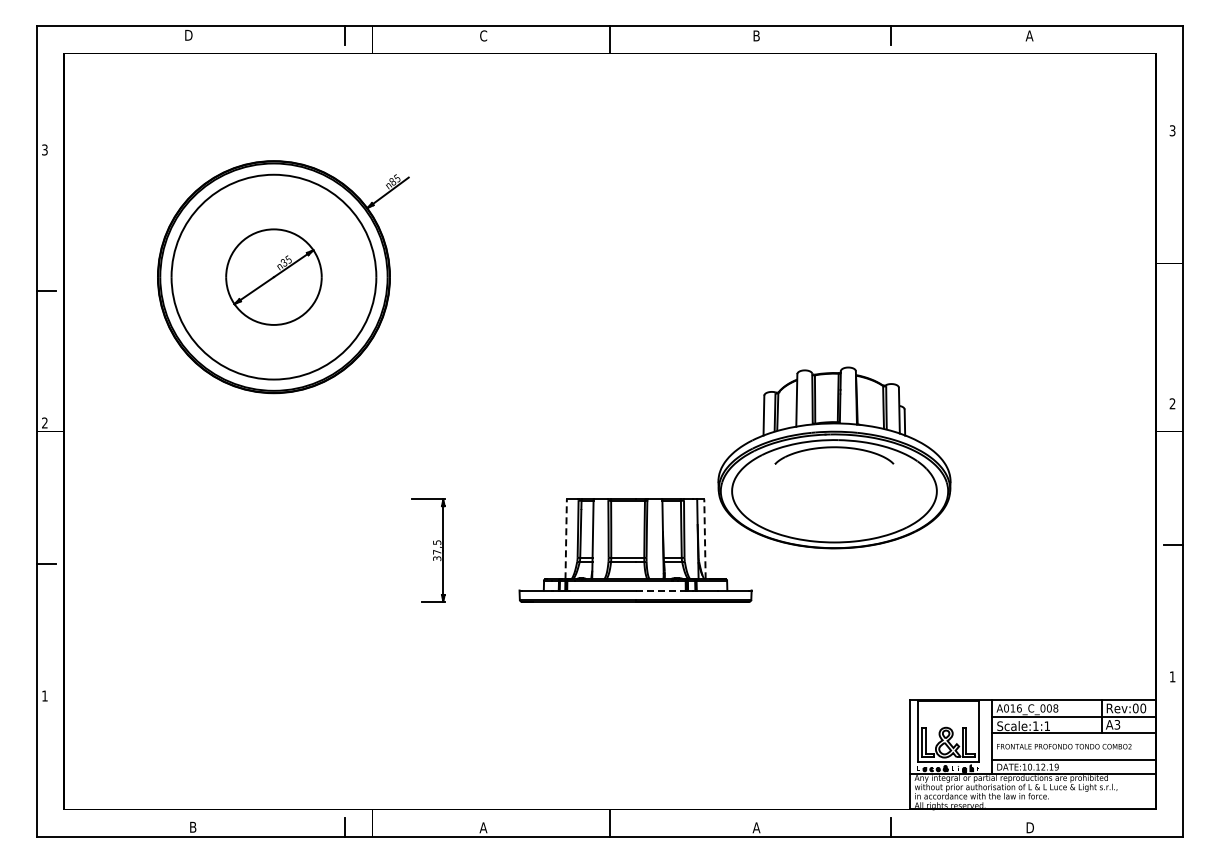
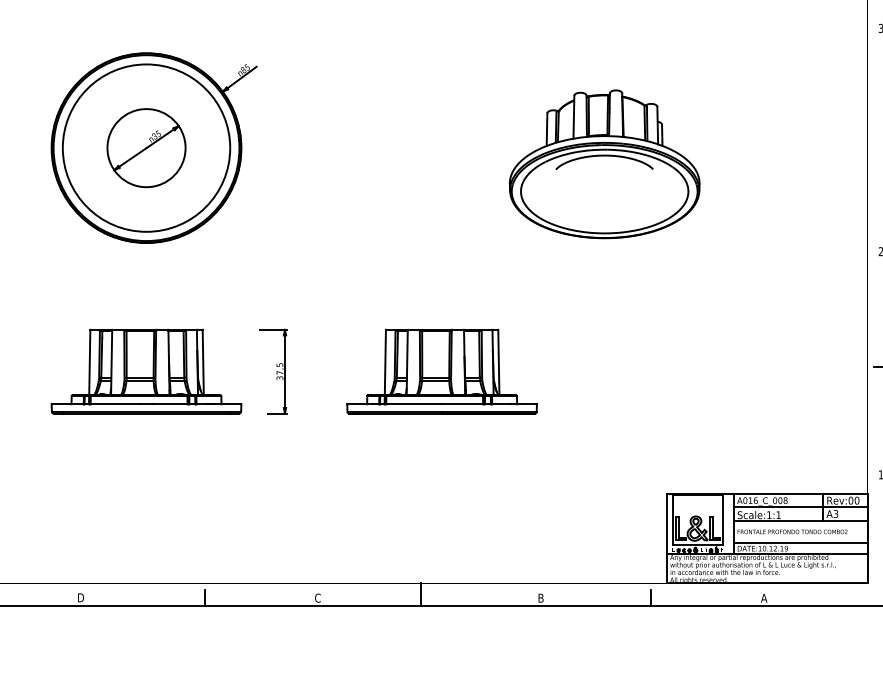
part: (834, 457) -> (604, 163), moved
line: (566, 539) -> (385, 362), dashed -> solid
line: (704, 539) -> (498, 362), dashed -> solid
part: (273, 550) -> (146, 371), added
line: (660, 590) -> (462, 404), dashed -> solid
text: (194, 827) -> (81, 597), B -> D
text: (483, 827) -> (317, 597), A -> C
text: (756, 827) -> (540, 597), A -> B
text: (1029, 827) -> (764, 597), D -> A

